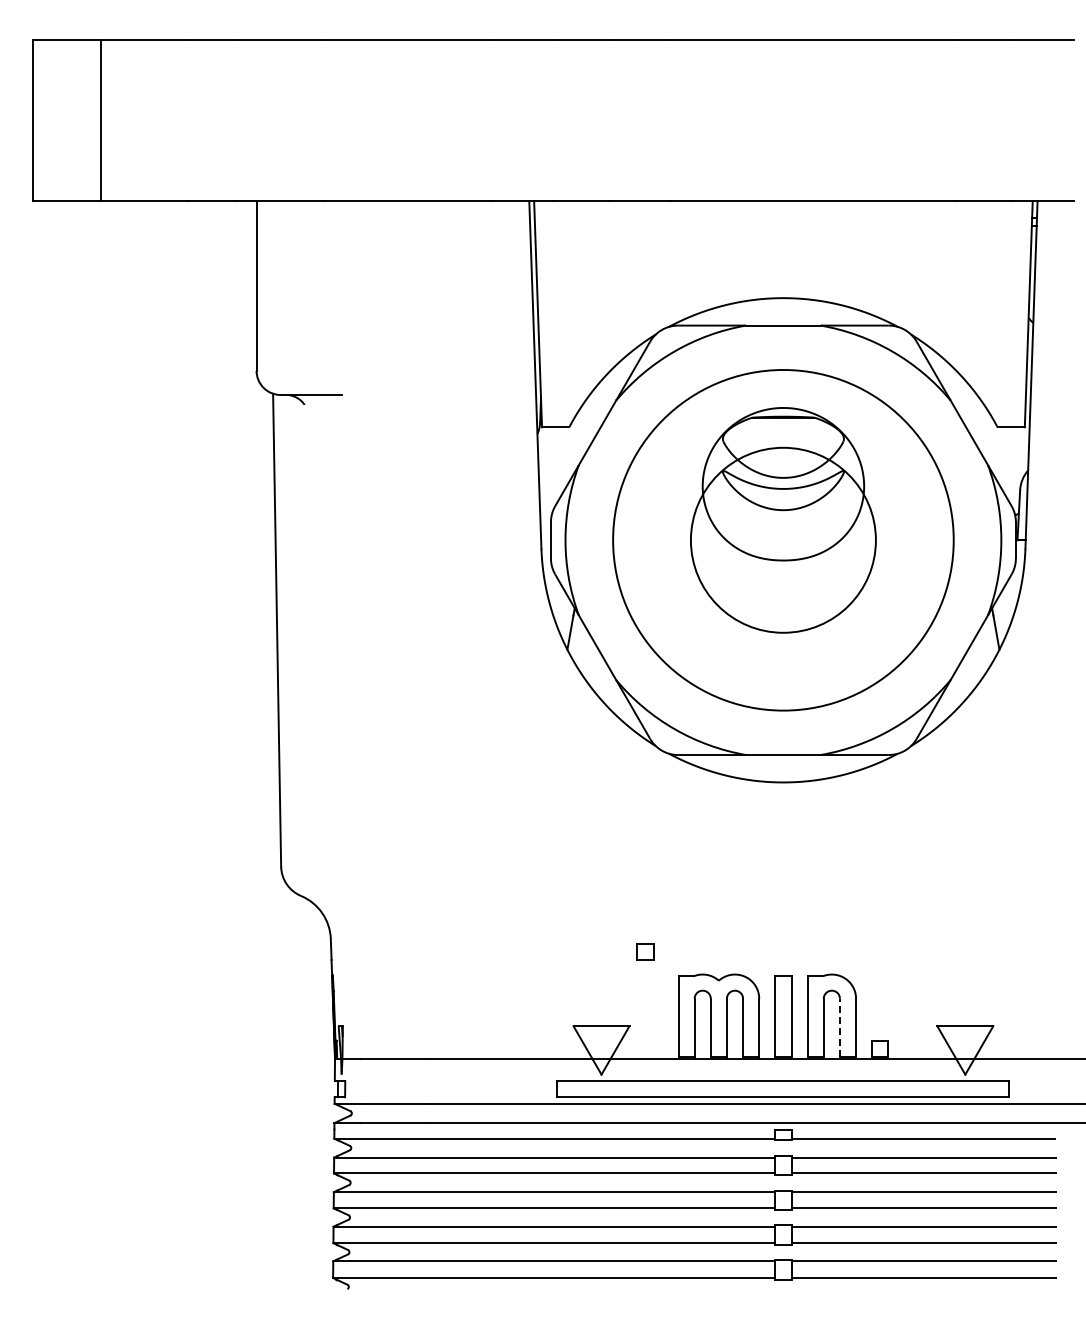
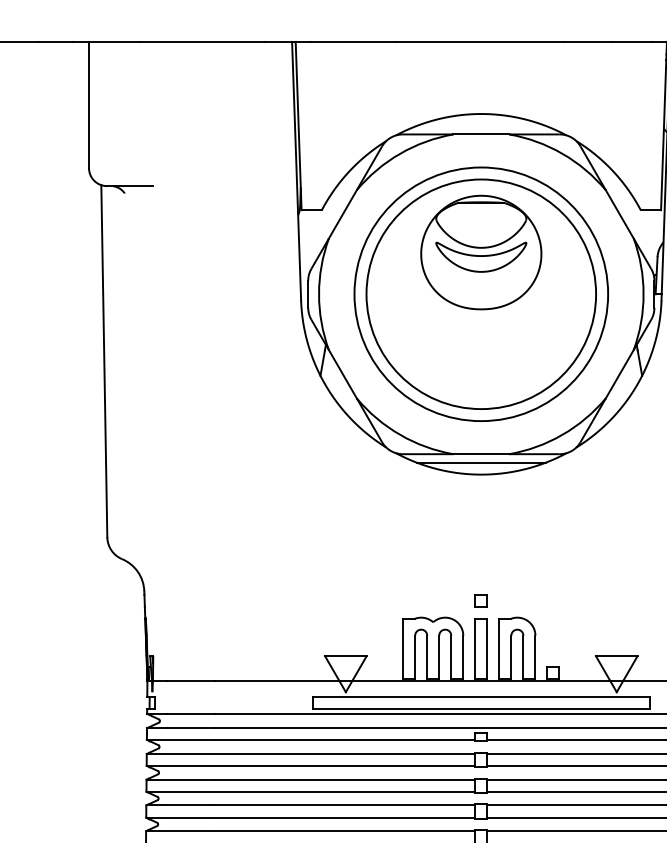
circle: (783, 540) -> (481, 294), size x1.67
line: (783, 766) -> (481, 462), added
part: (645, 951) -> (481, 600), moved
line: (839, 1027) -> (523, 657), dashed -> solid

